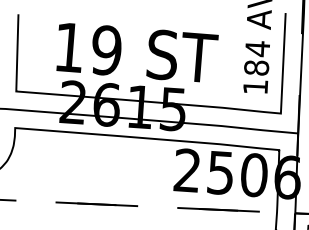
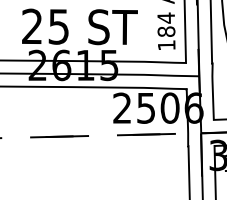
text: (87, 48) -> (45, 26), 19 -> 25

